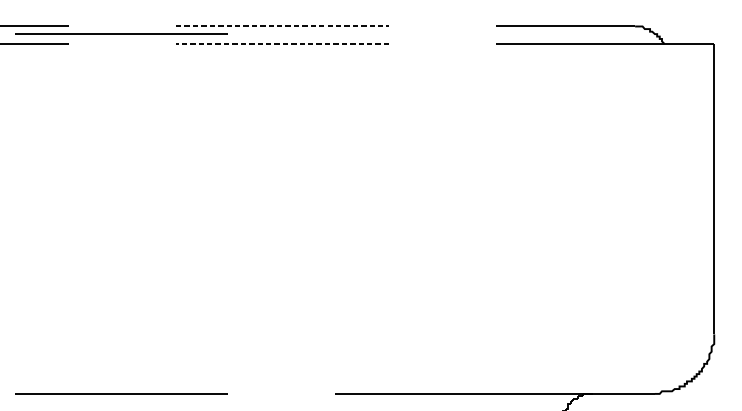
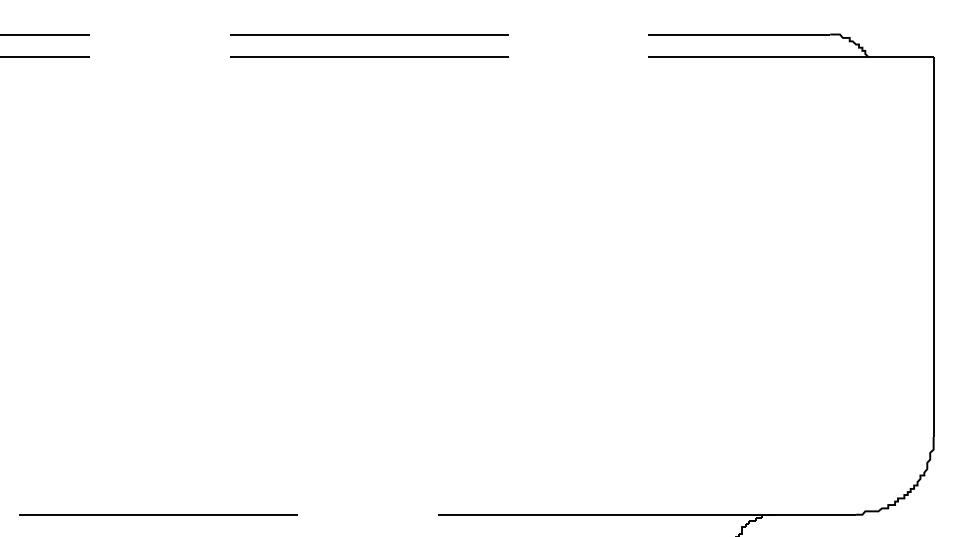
line: (282, 26) -> (369, 34), dashed -> solid
line: (121, 33) -> (158, 43), removed
line: (281, 44) -> (368, 57), dashed -> solid

